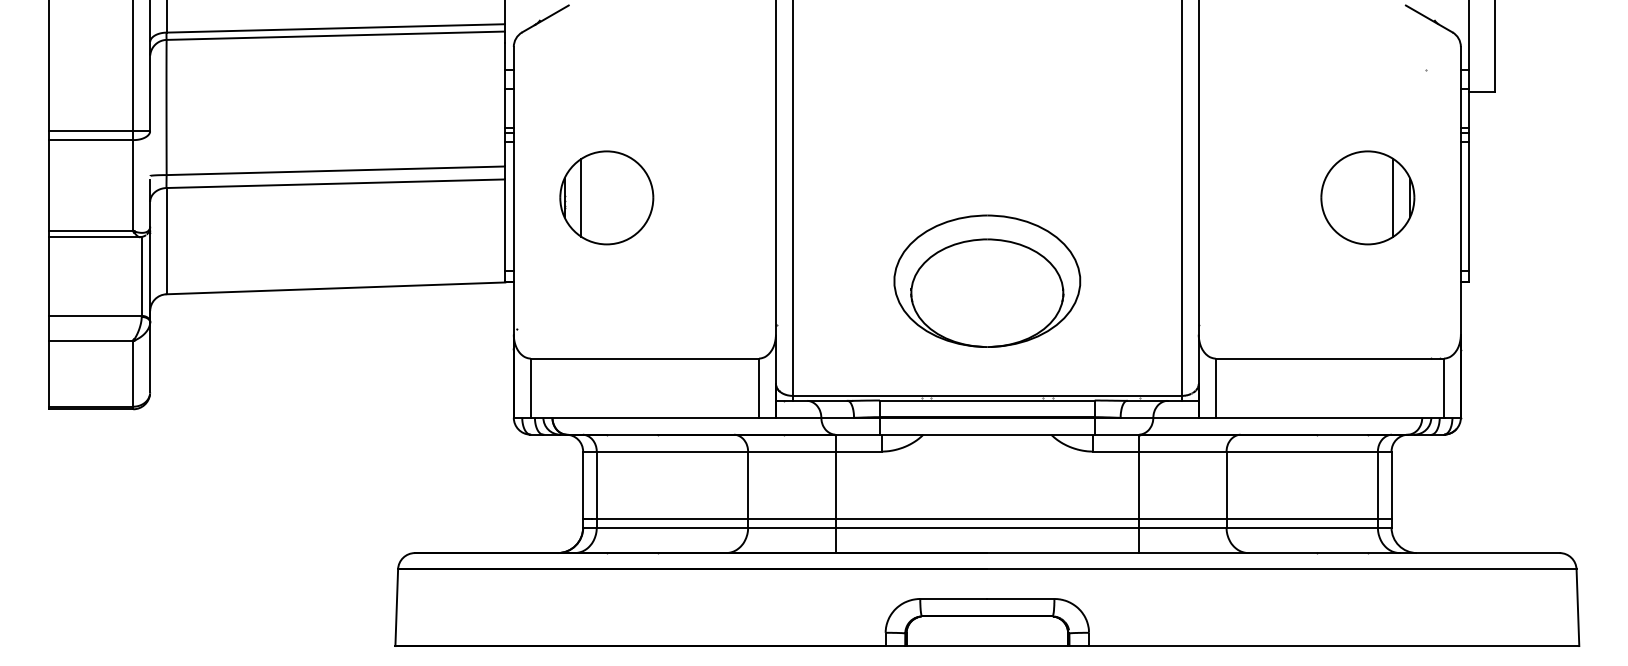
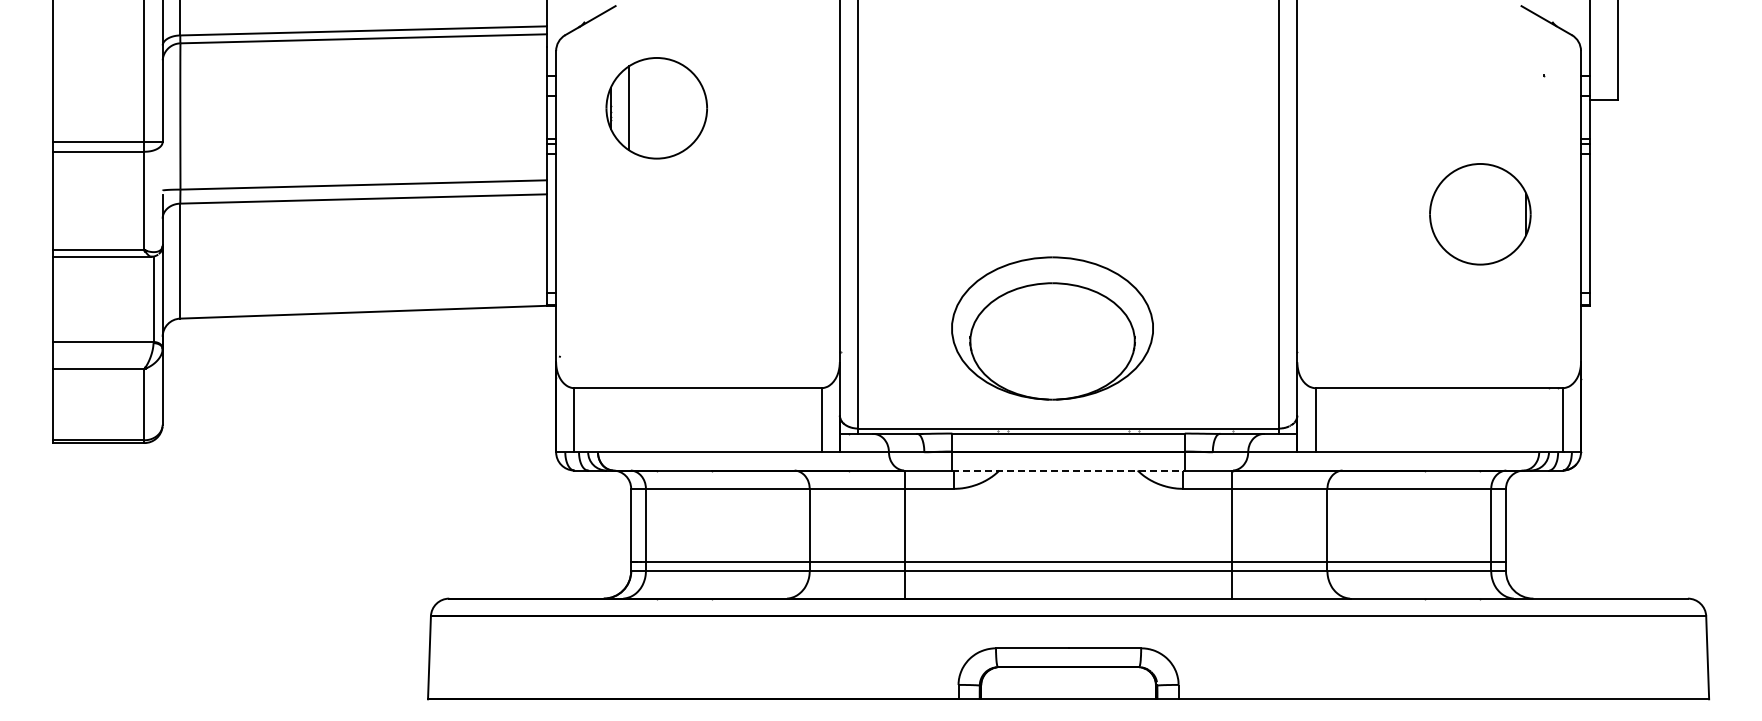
part: (606, 198) -> (656, 108), moved
line: (1392, 198) -> (1507, 214), removed
part: (987, 281) -> (1052, 328), moved
line: (988, 434) -> (1069, 470), solid -> dashed

